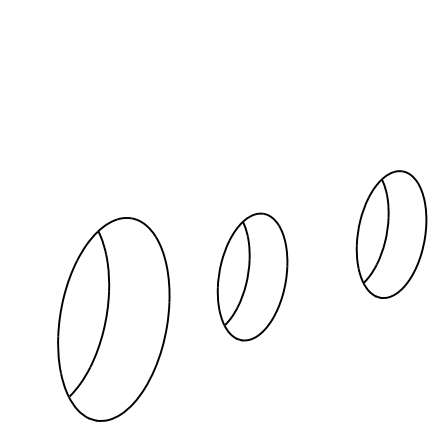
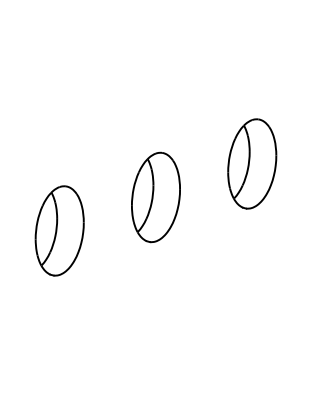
part: (113, 318) -> (59, 230), size x0.62

